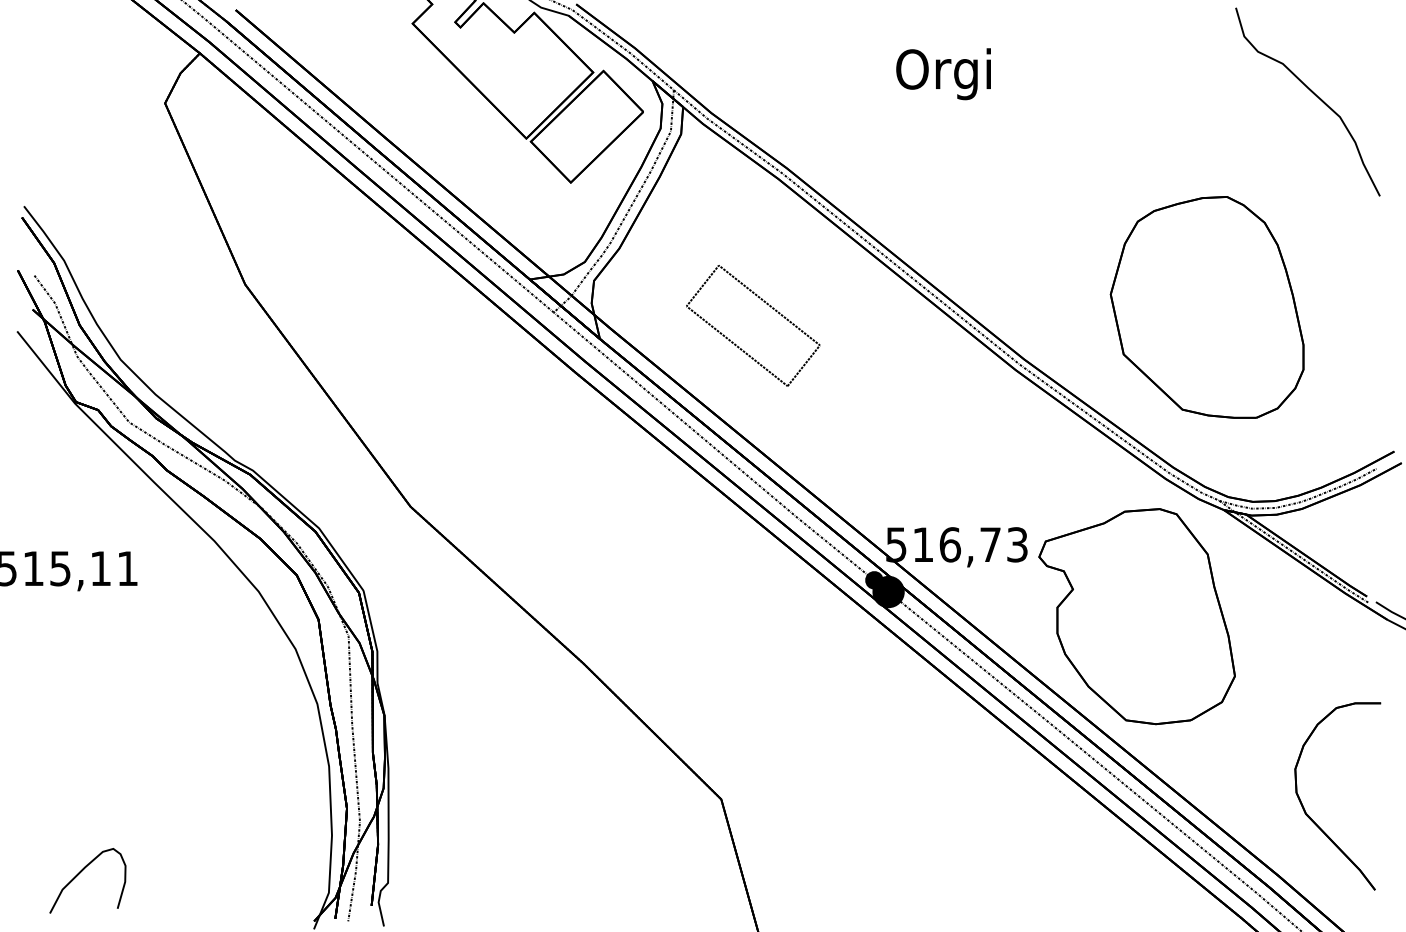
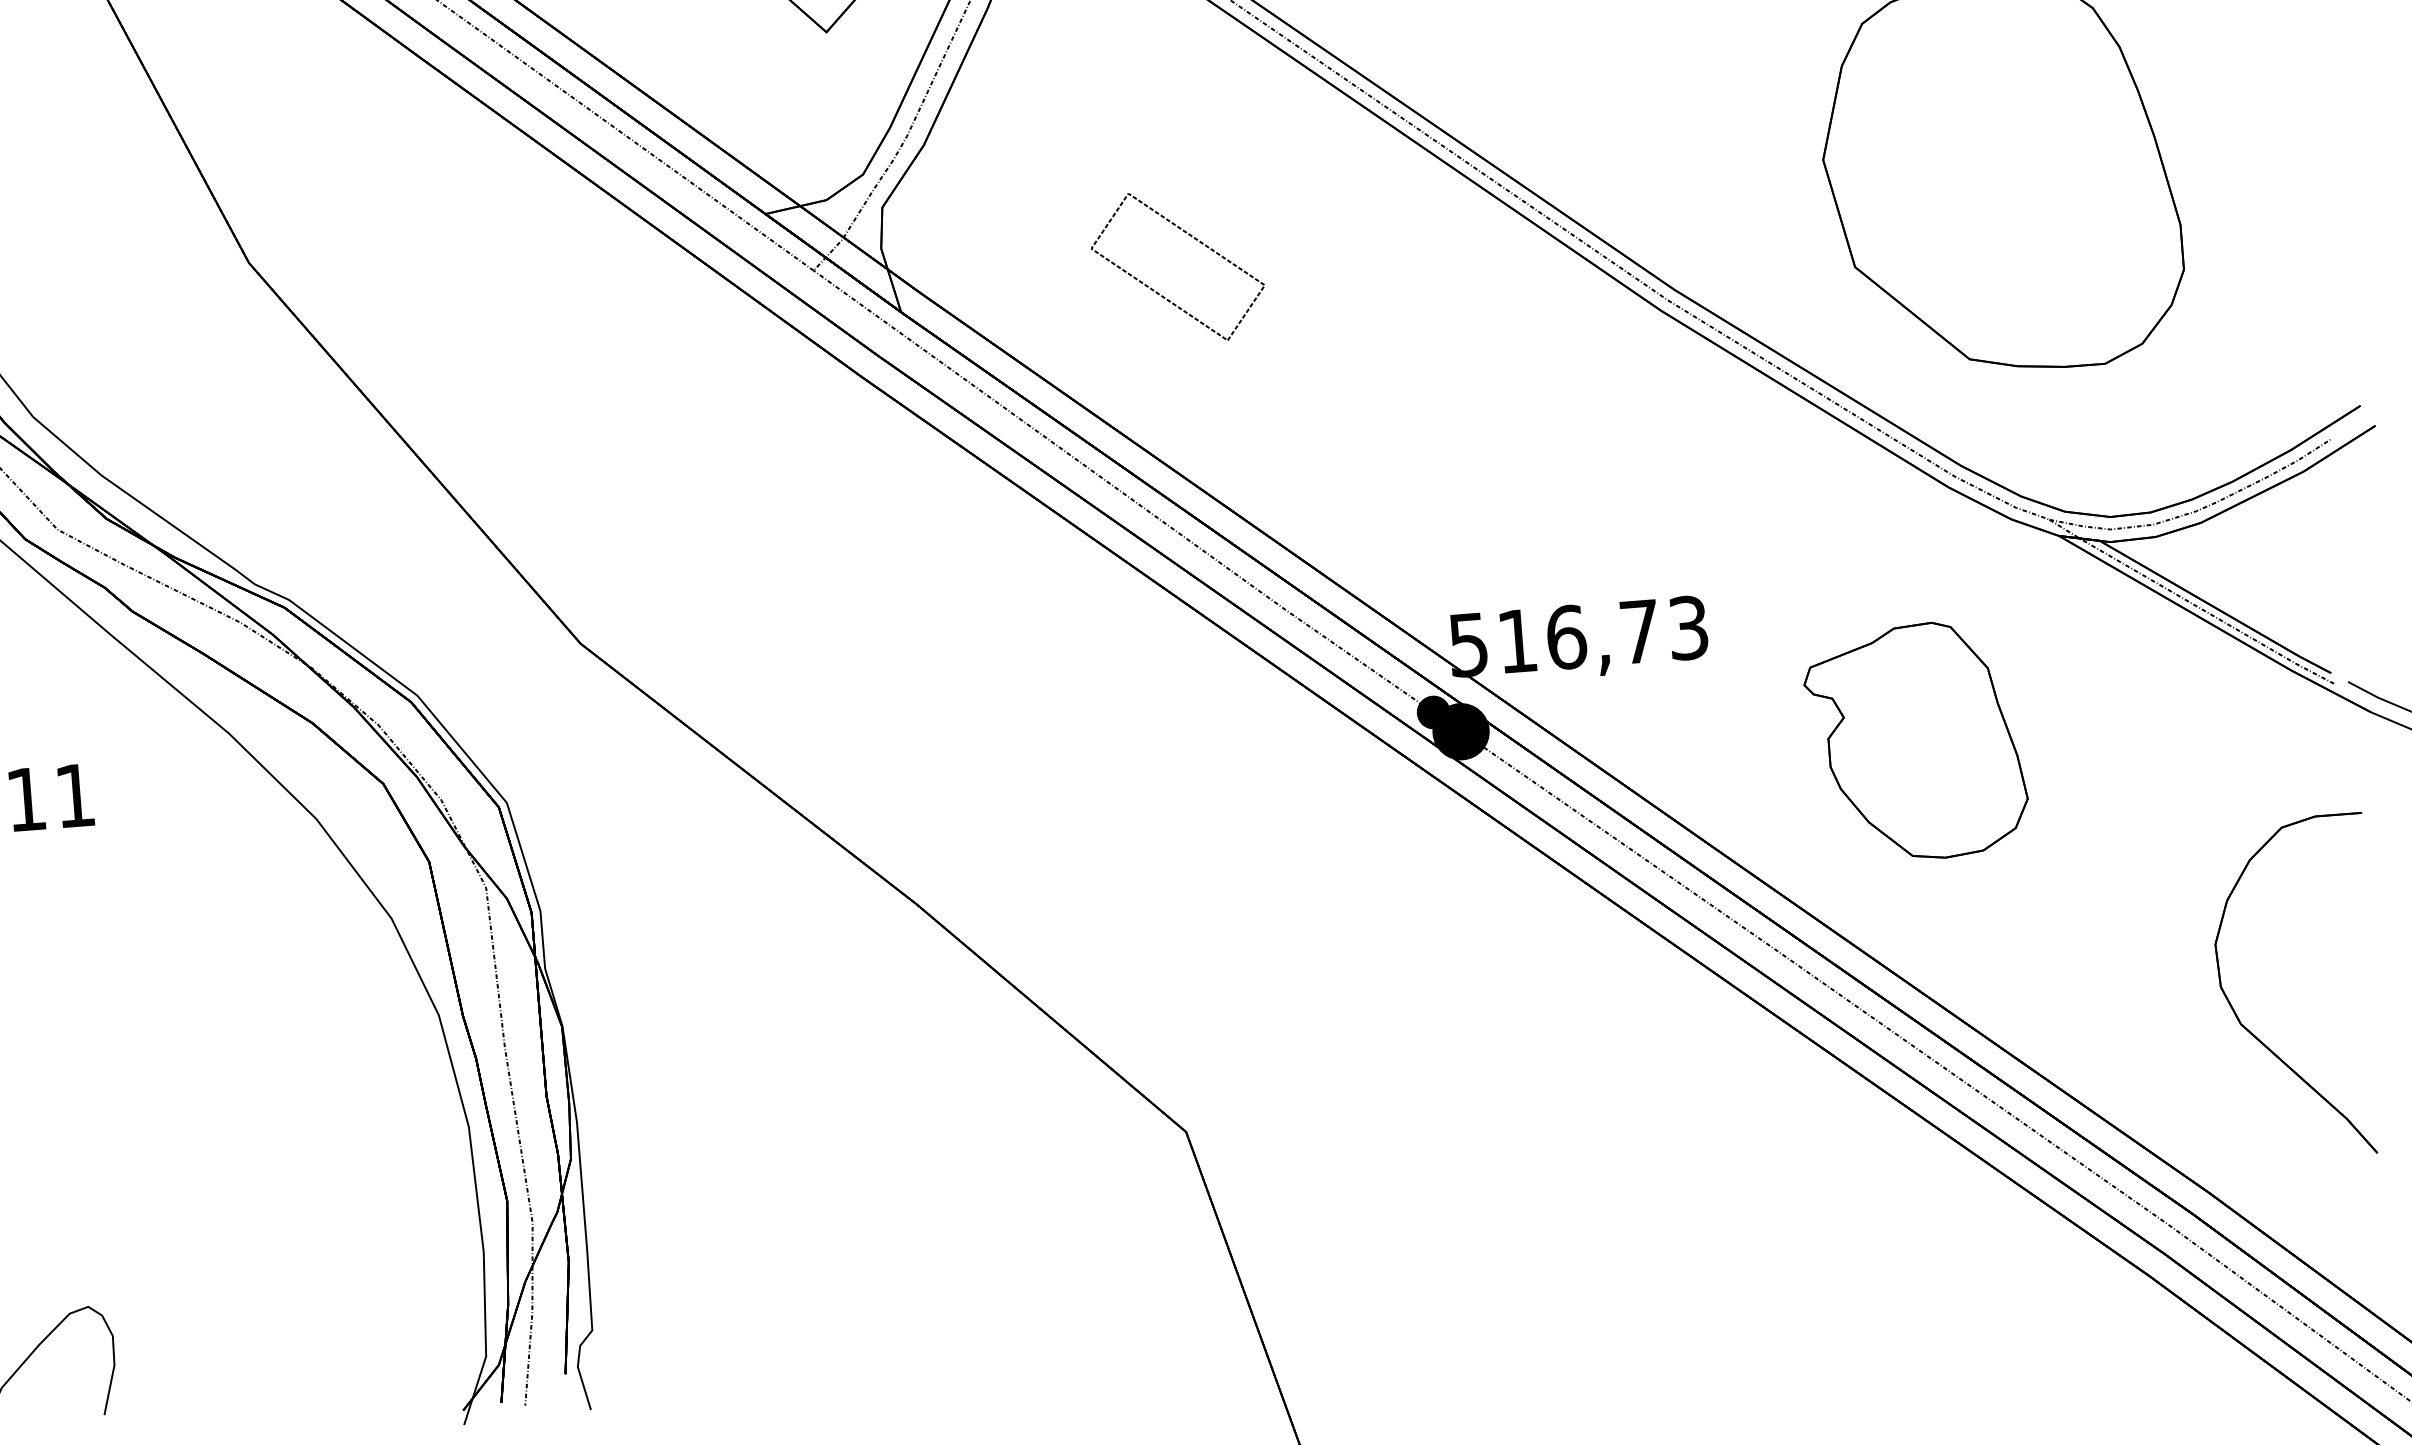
part: (753, 325) -> (1178, 266), size x0.7
part: (1136, 616) -> (1914, 741), size x0.6
part: (1313, 820) -> (2255, 1035), moved

